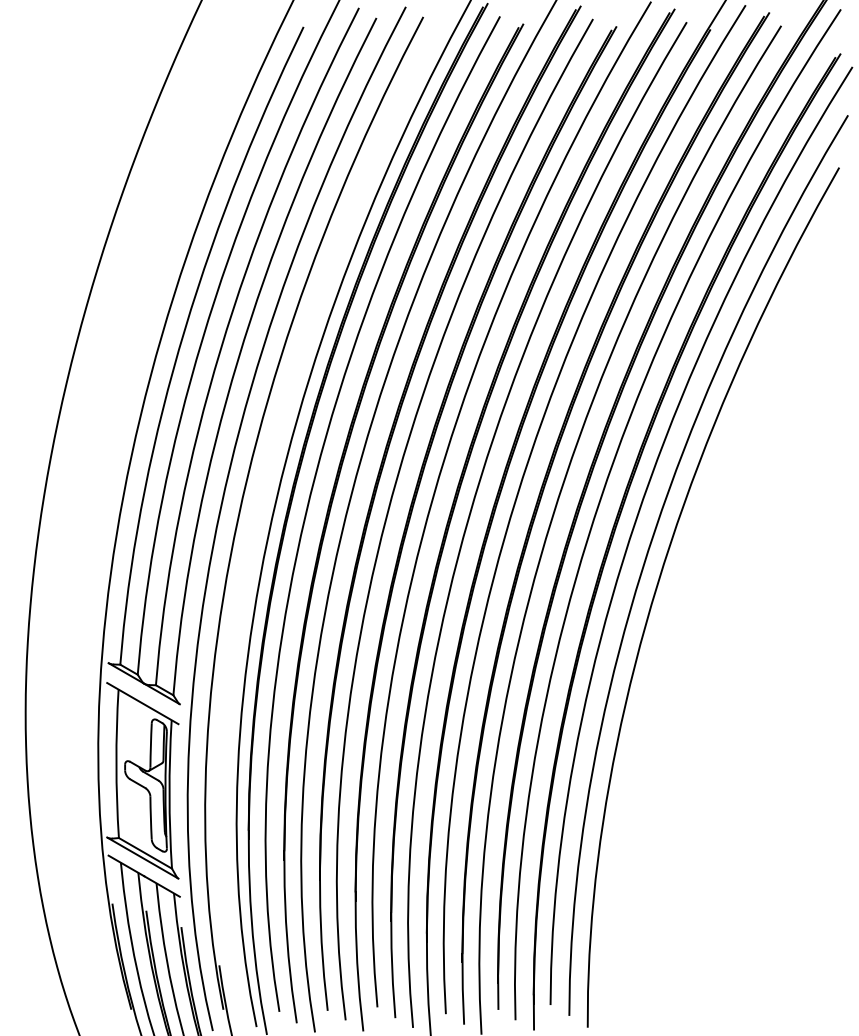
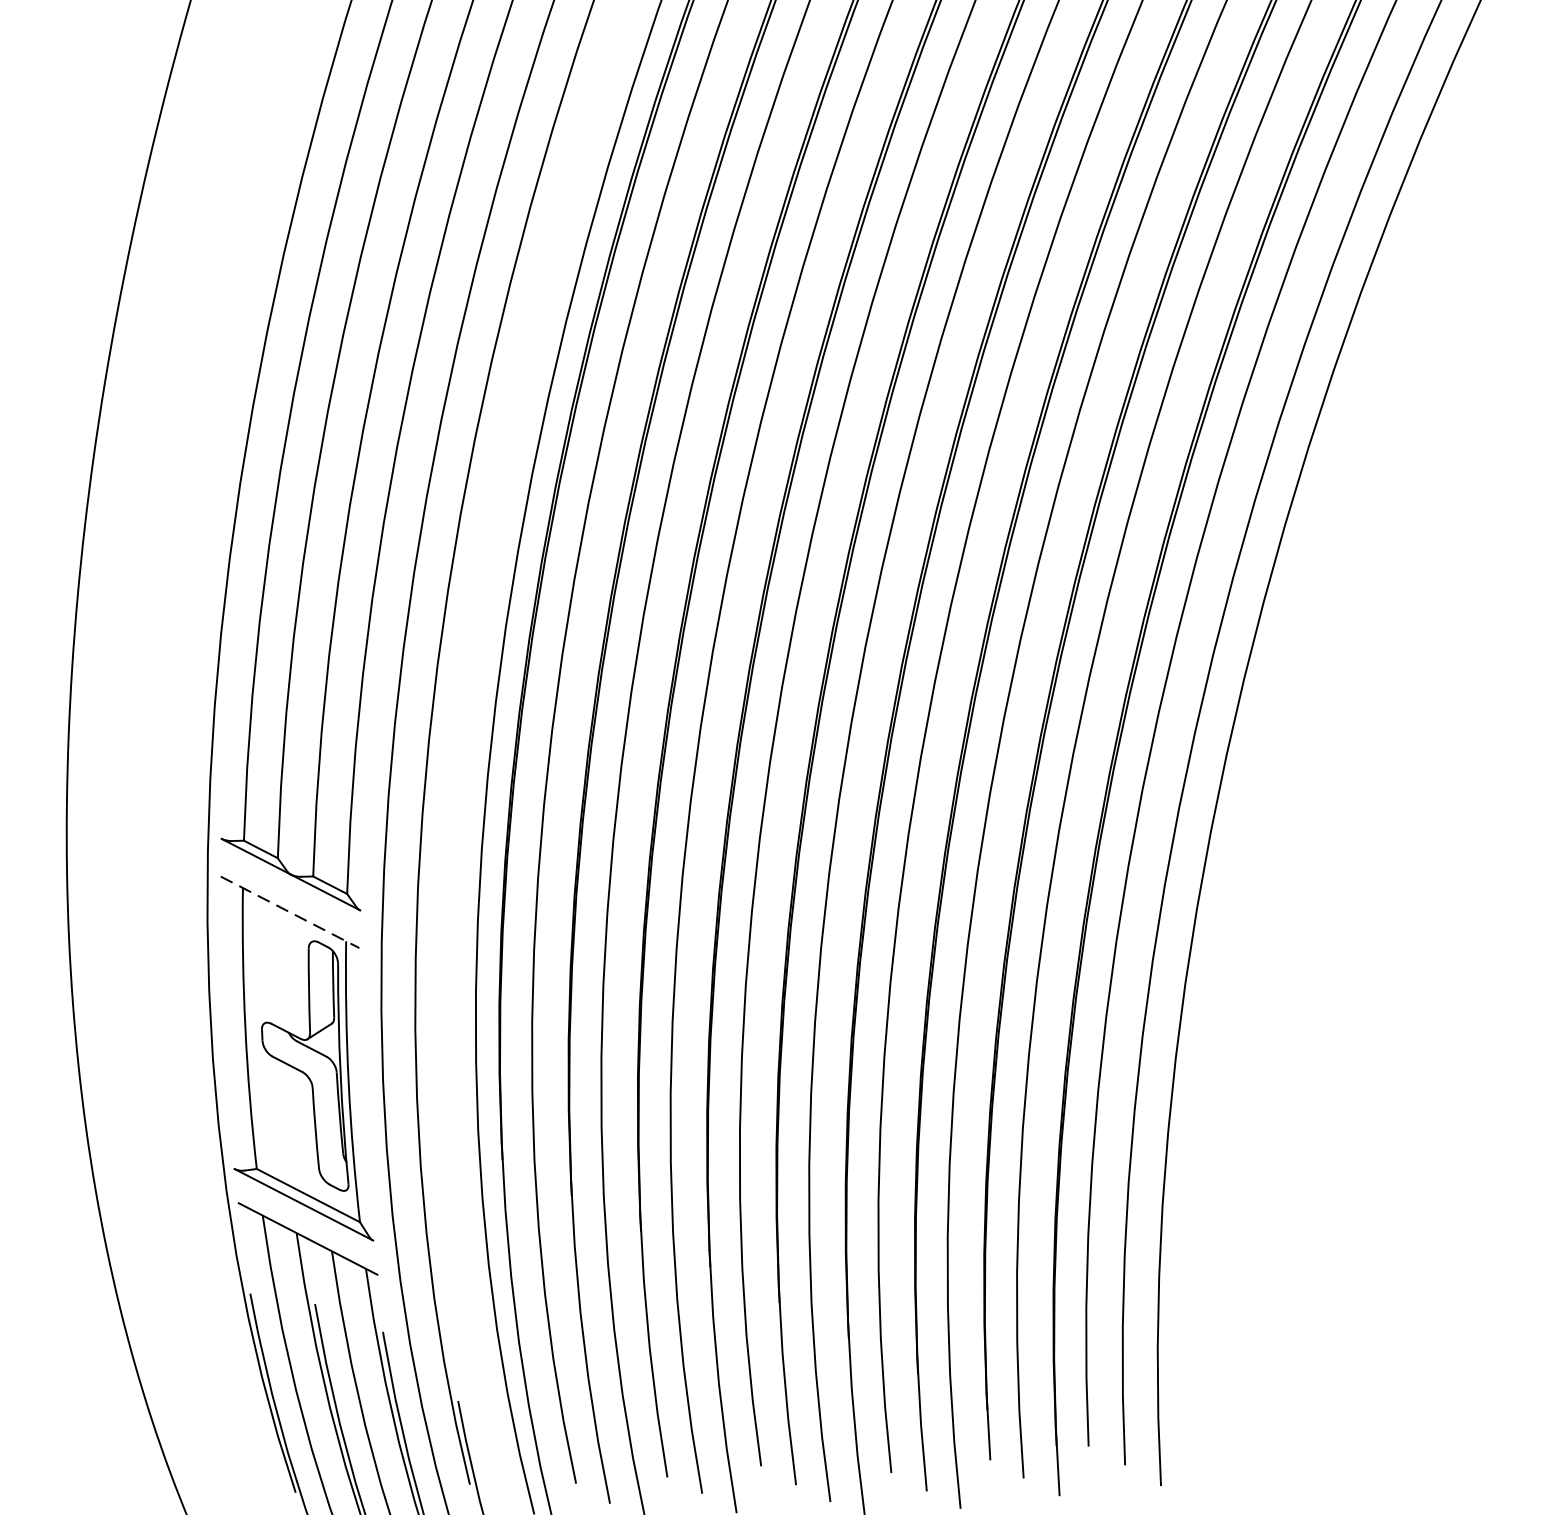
line: (143, 703) -> (291, 912), solid -> dashed

